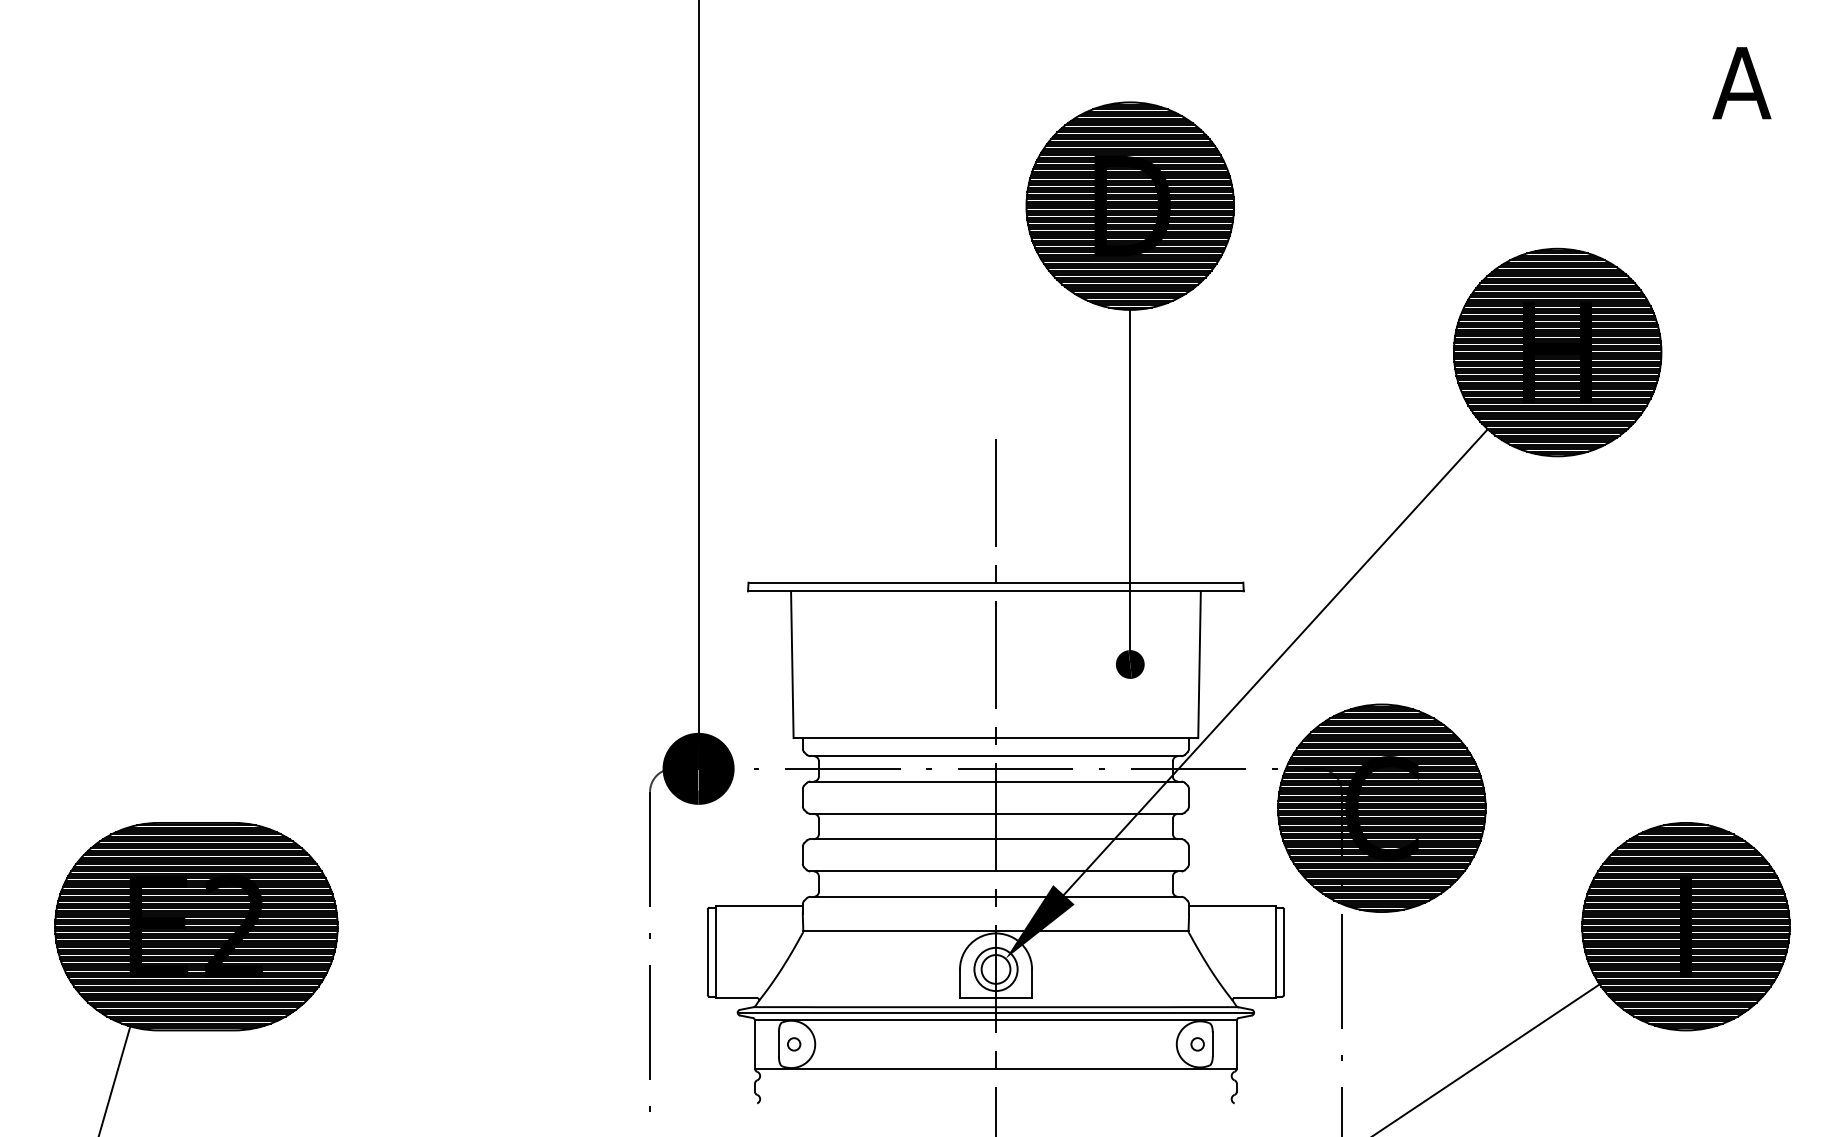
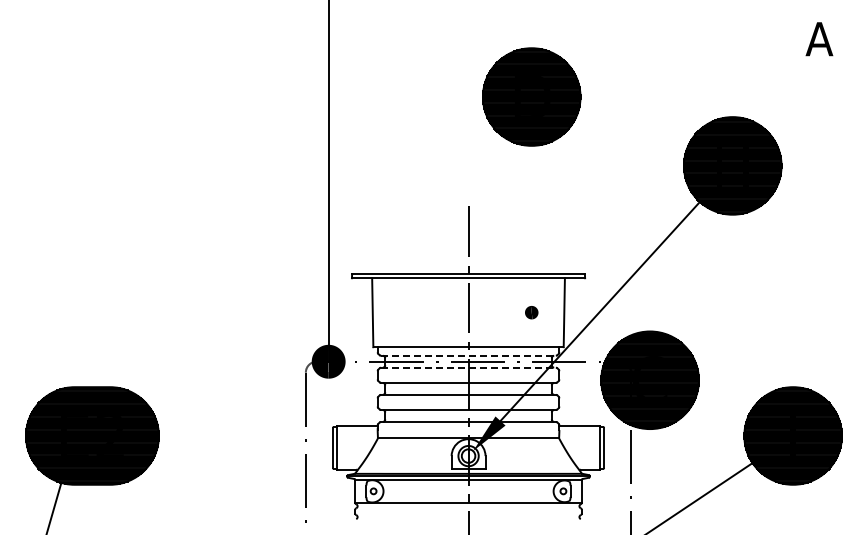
line: (1129, 481) -> (531, 226), removed
line: (997, 755) -> (469, 355), solid -> dashed
line: (997, 781) -> (469, 367), solid -> dashed

